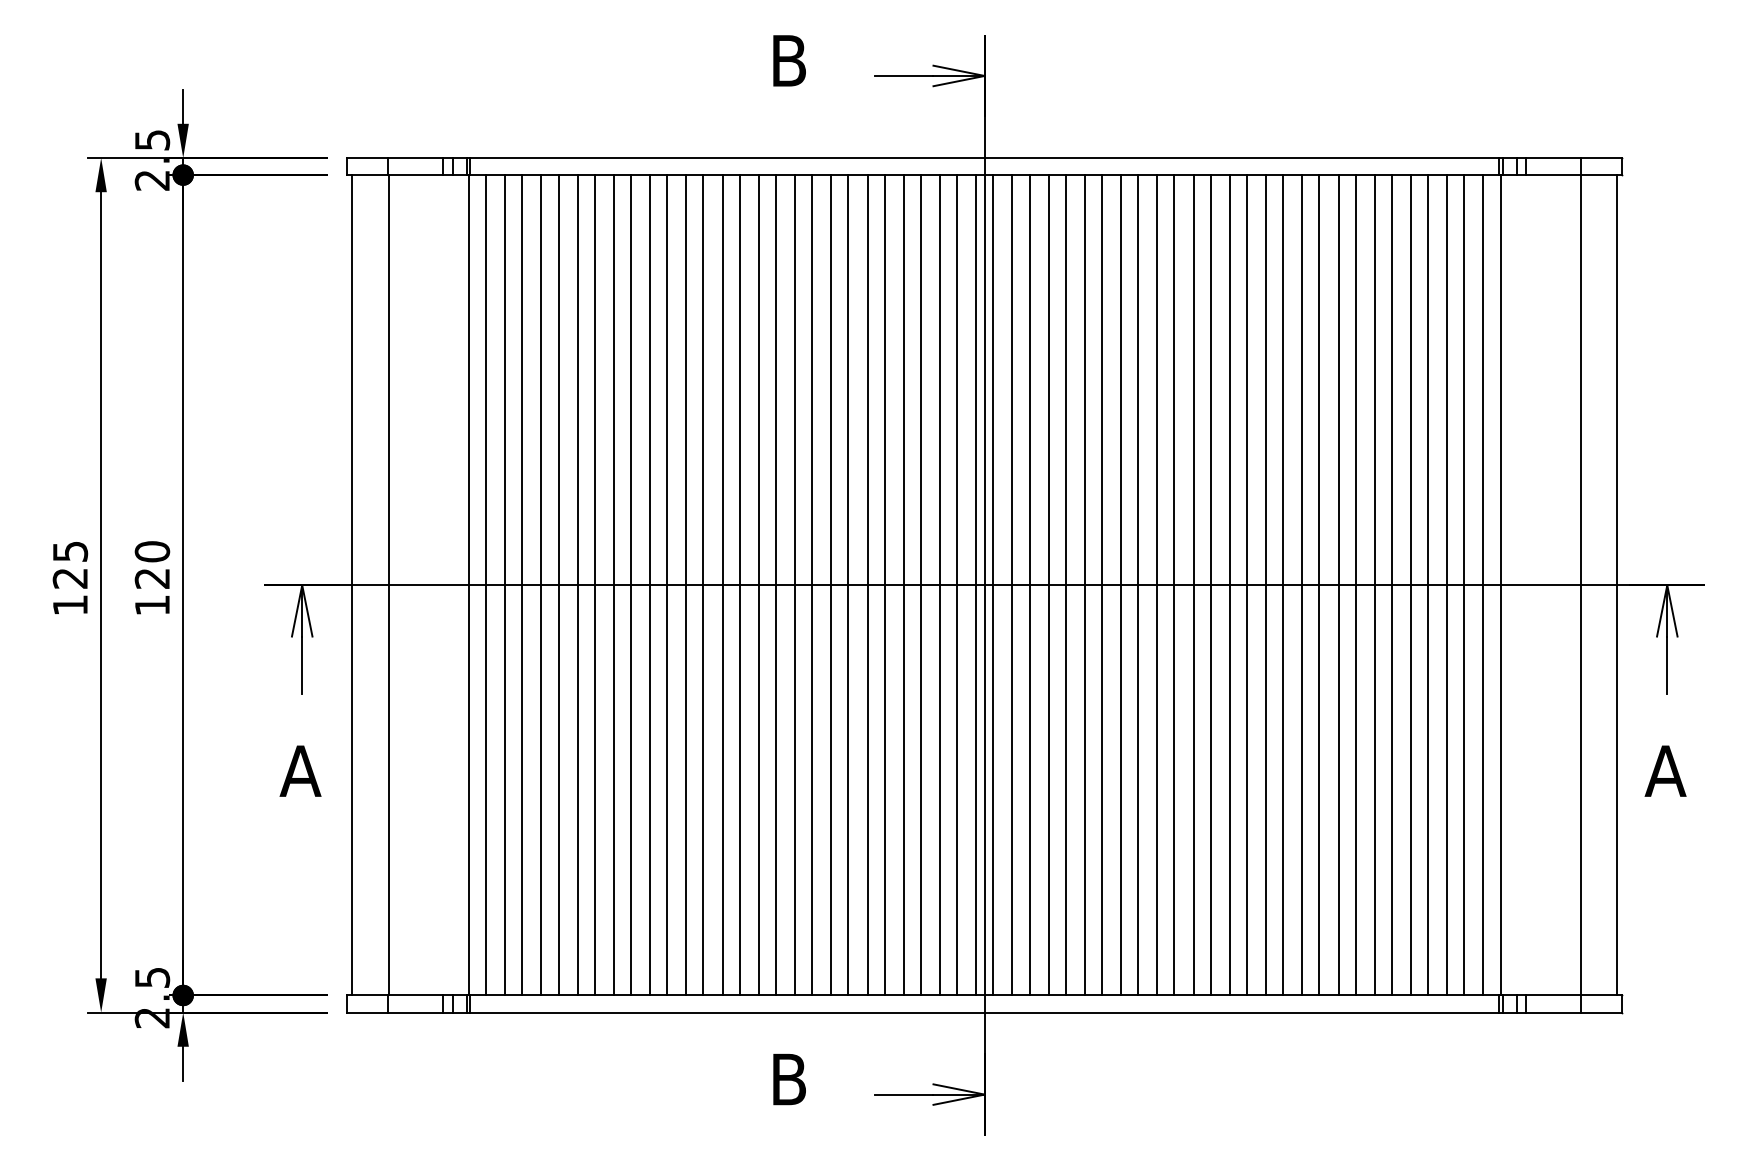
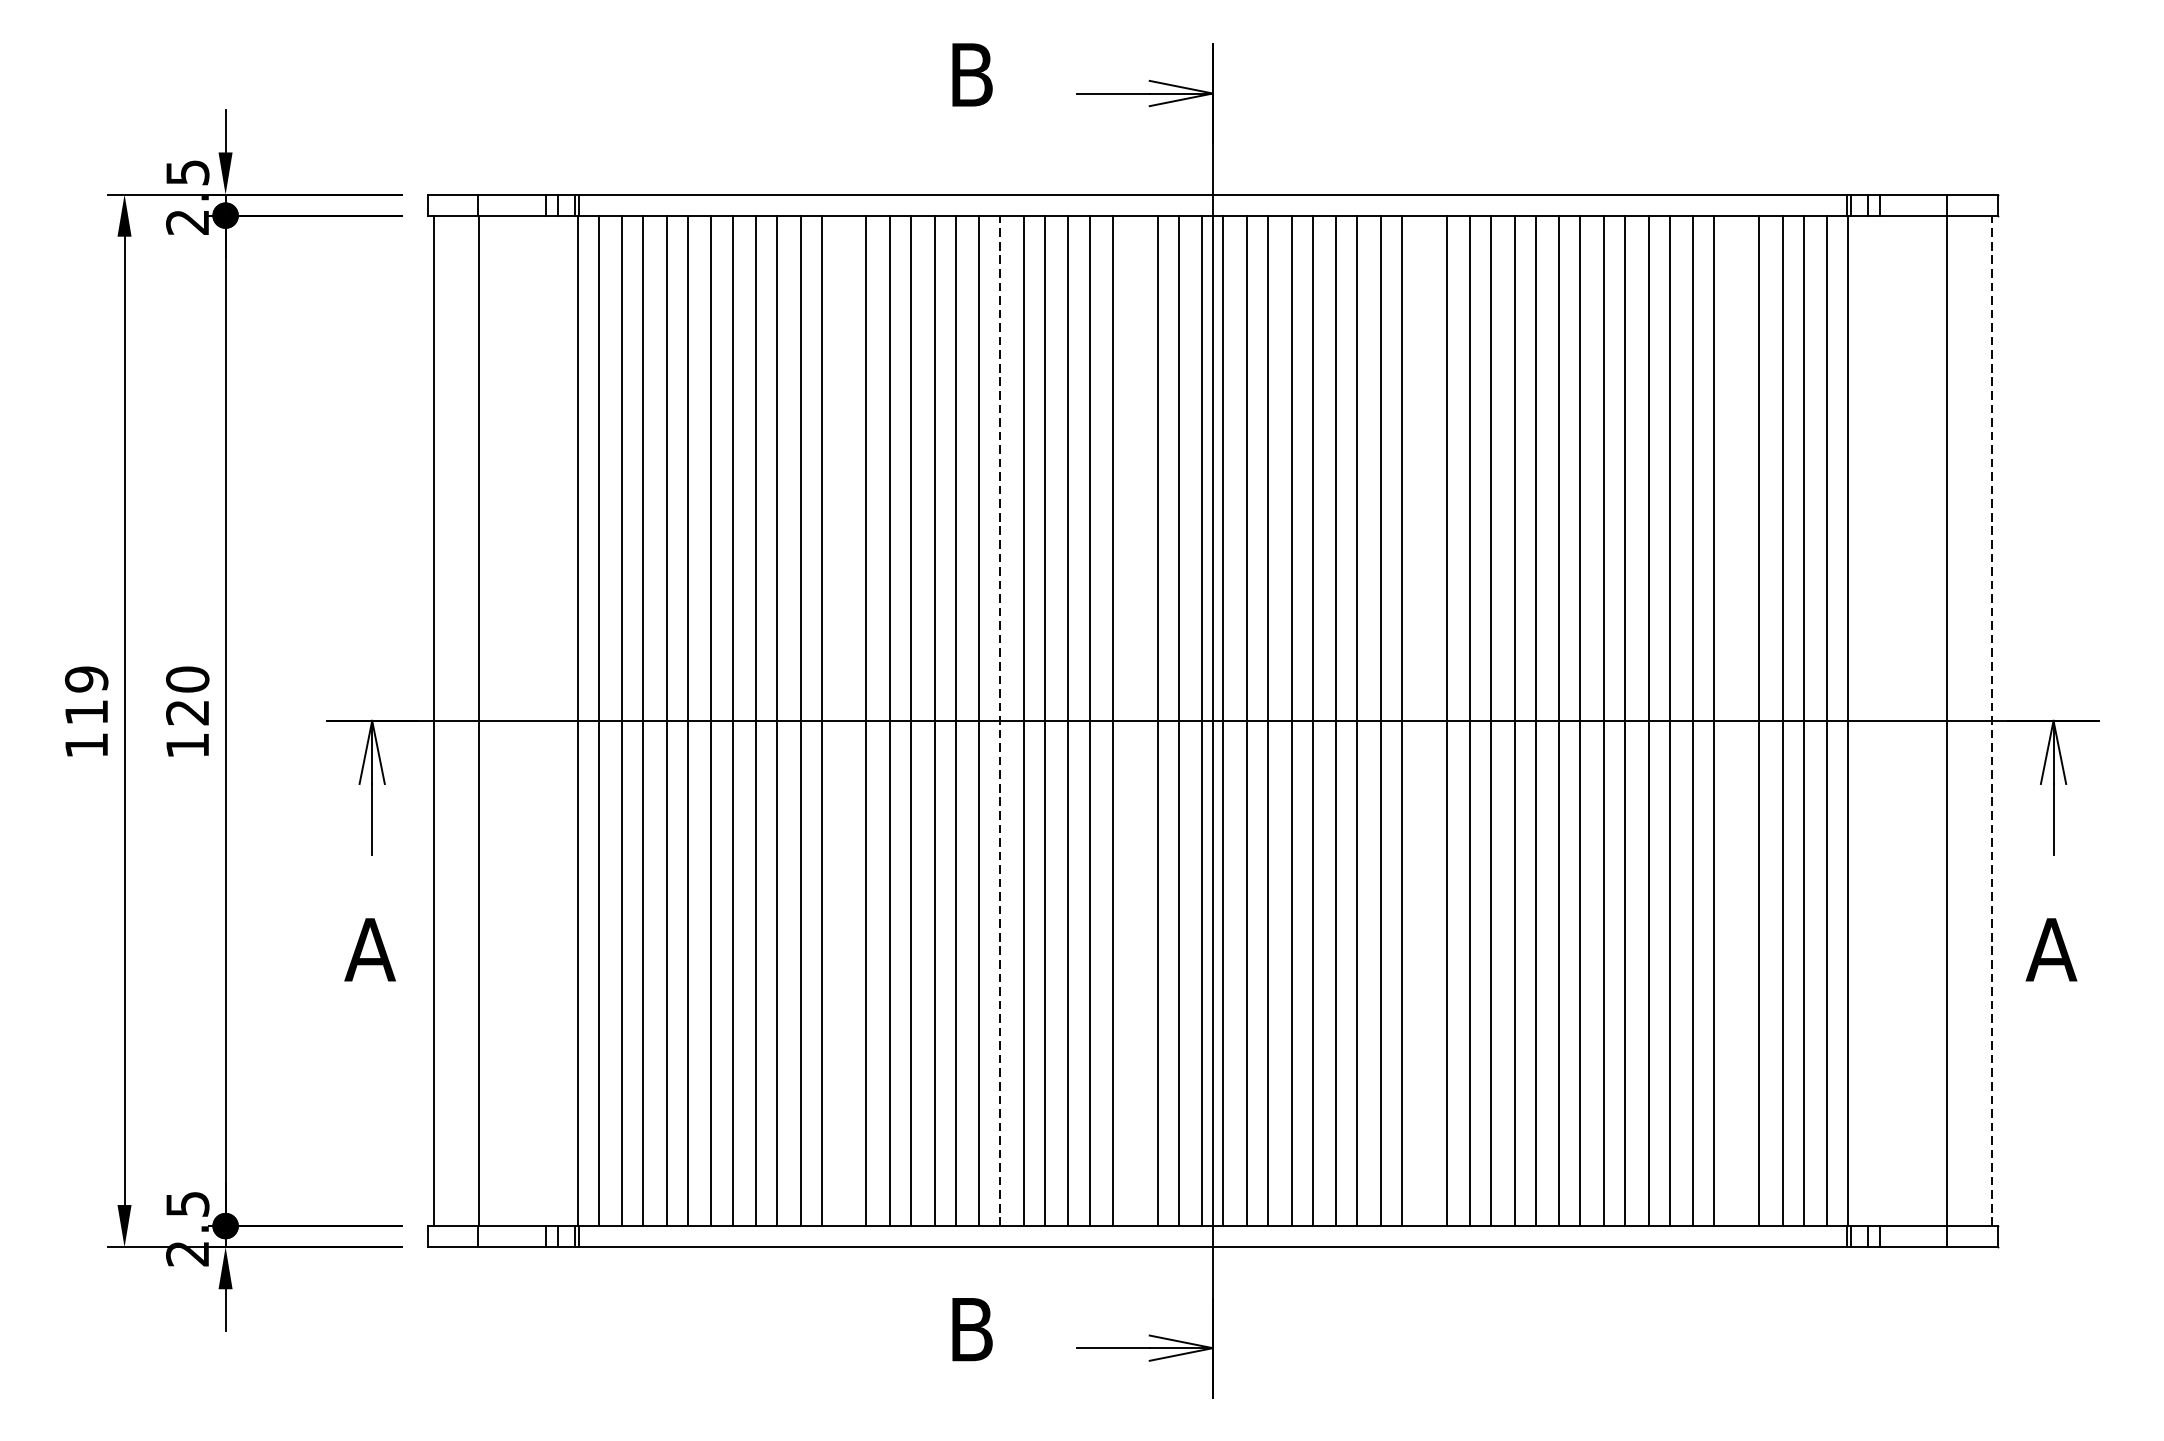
text: (69, 564) -> (85, 695), 125 -> 119
line: (812, 584) -> (1000, 719), solid -> dashed
line: (1617, 584) -> (1992, 719), solid -> dashed
line: (686, 585) -> (845, 721), removed
line: (920, 585) -> (1133, 721), removed
line: (1157, 585) -> (1425, 721), removed
line: (1411, 585) -> (1738, 721), removed

